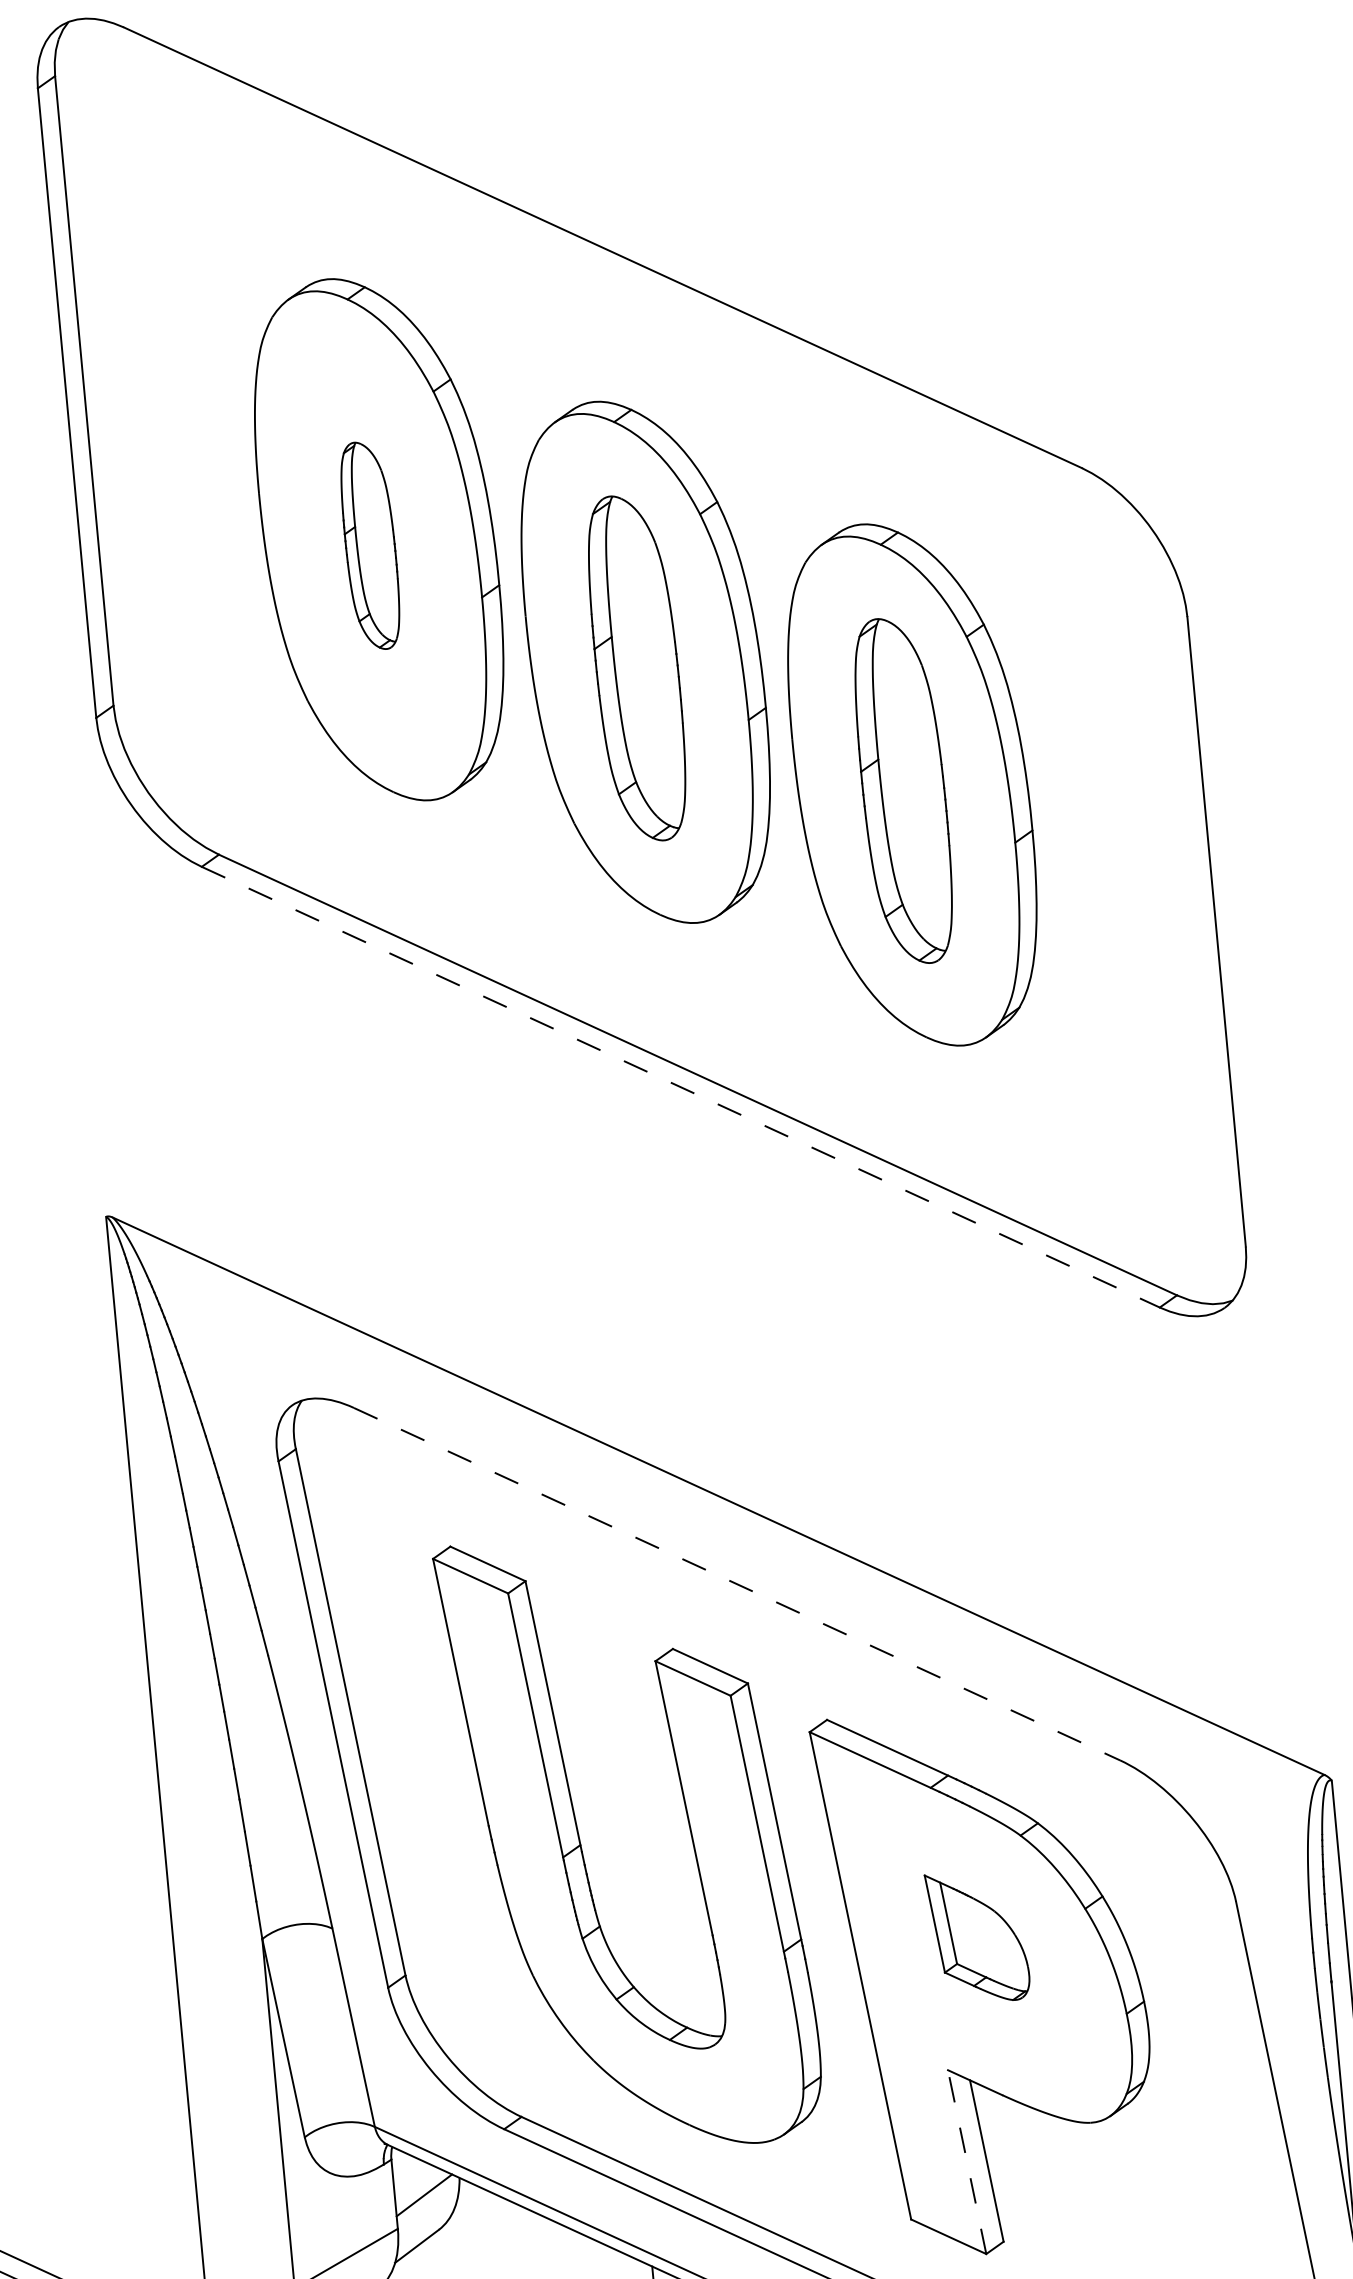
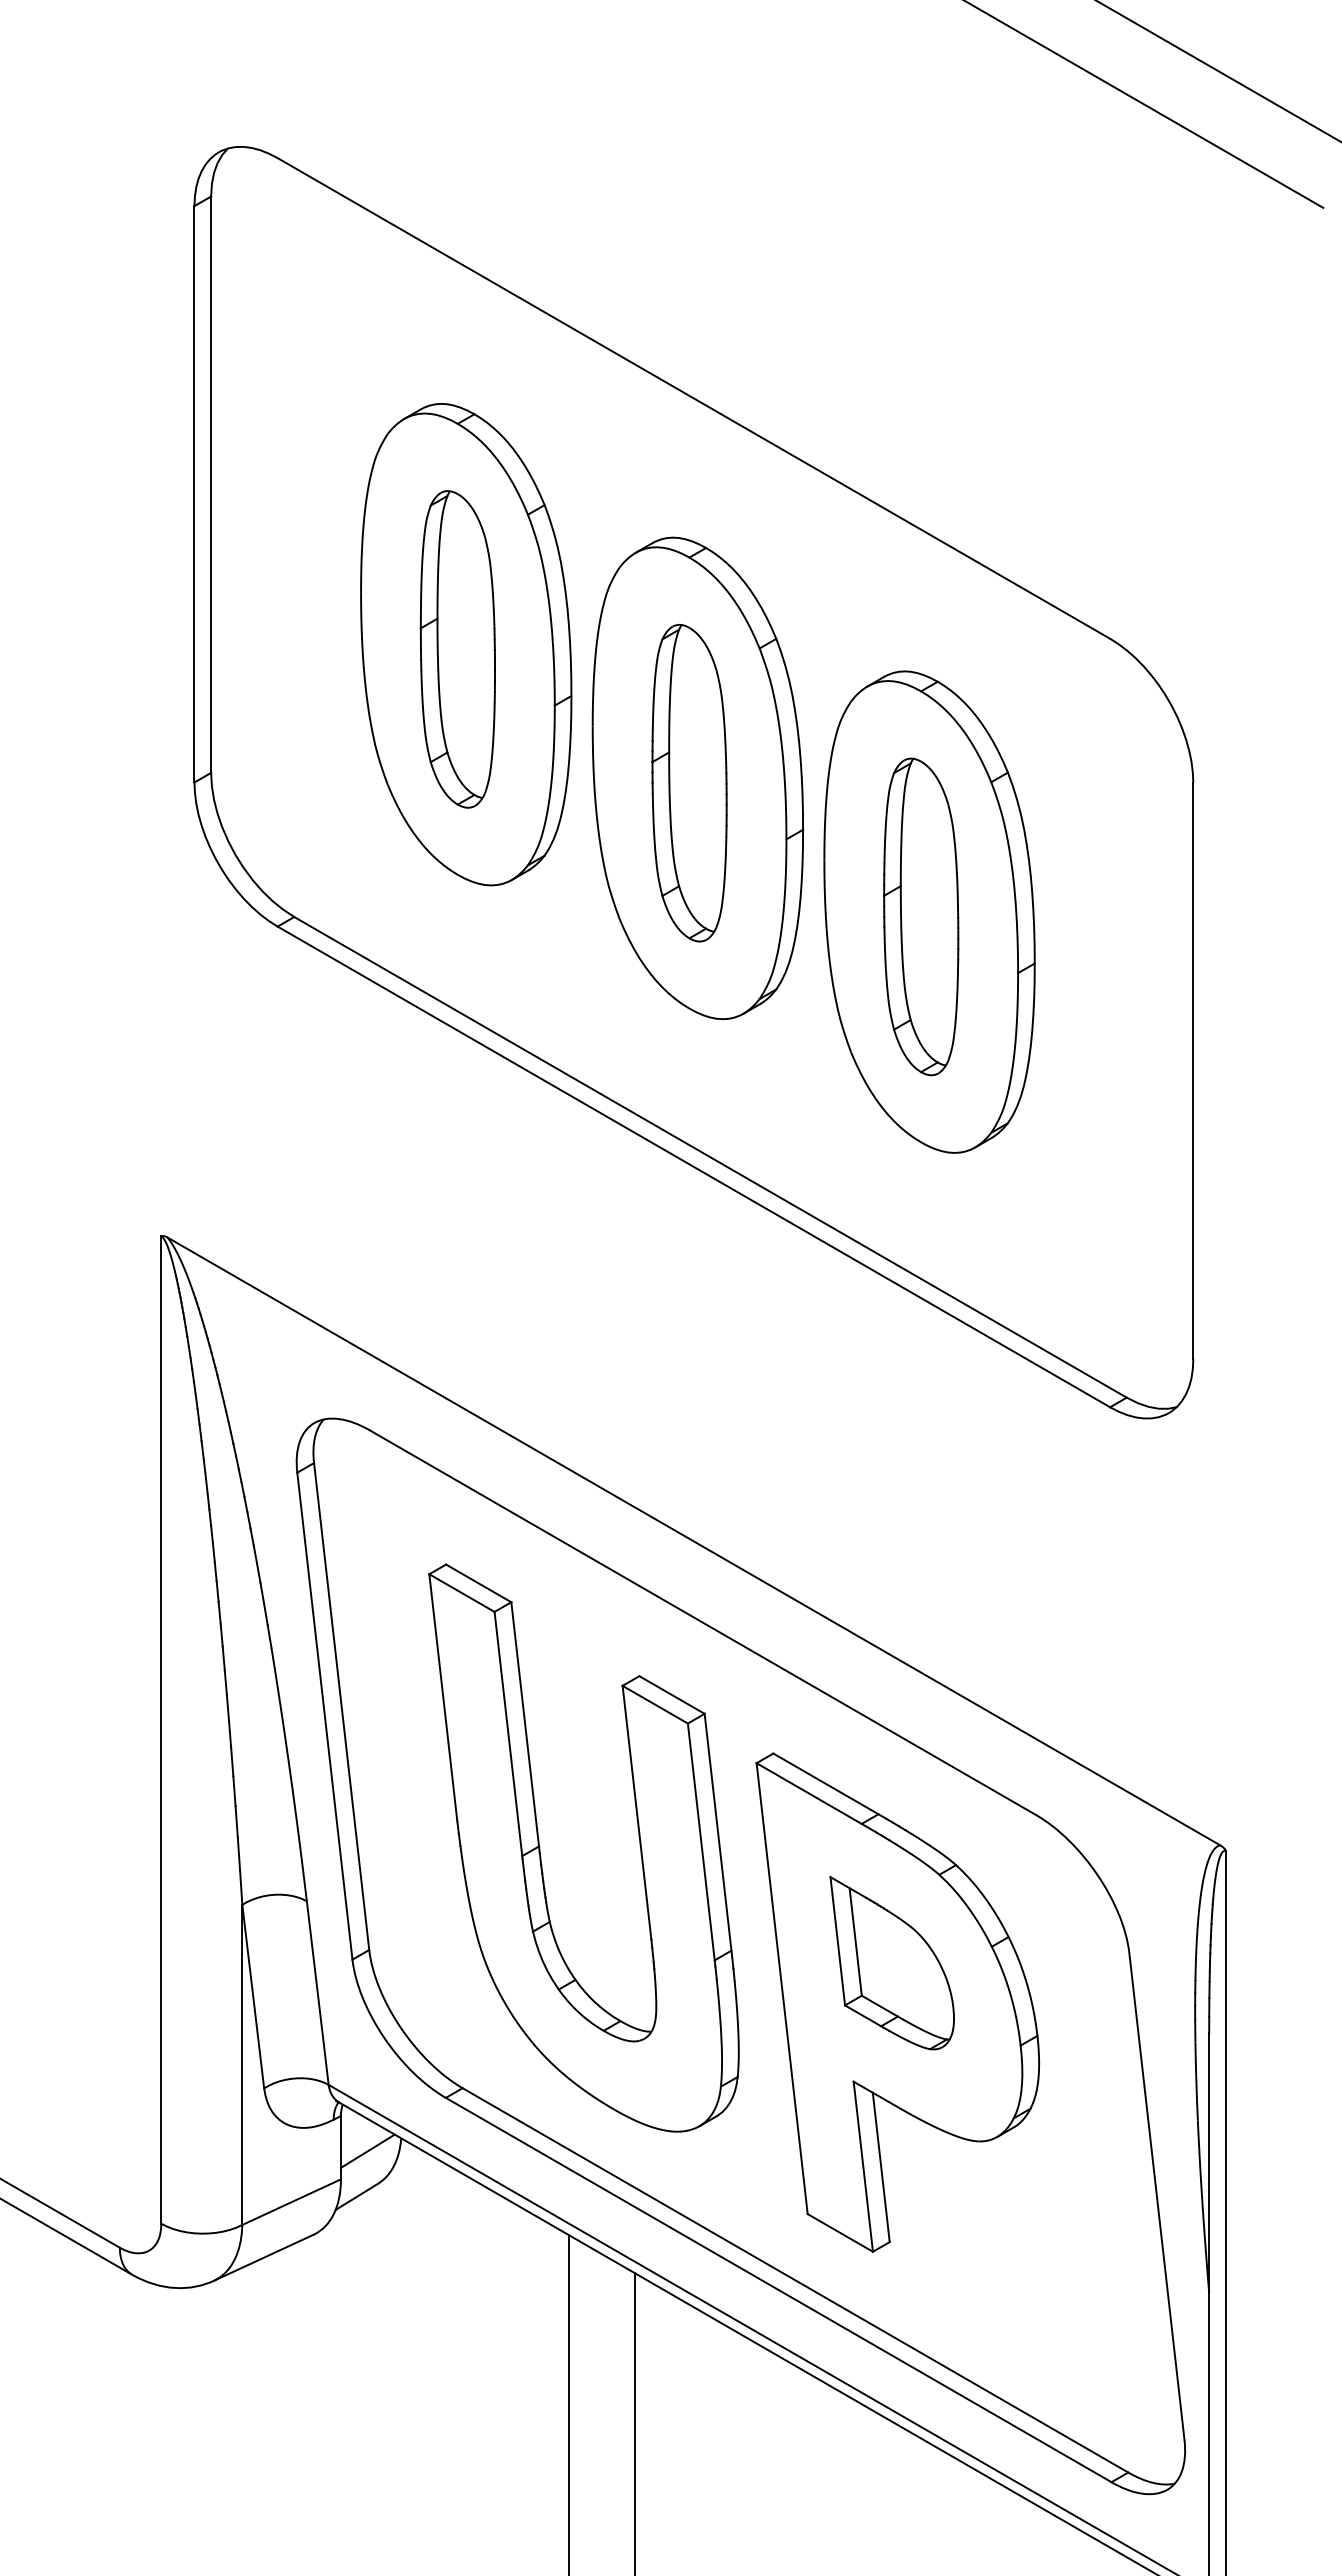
part: (370, 545) -> (457, 649), size x1.67
line: (680, 1086) -> (693, 1166), dashed -> solid
line: (737, 1584) -> (703, 1623), dashed -> solid
part: (977, 1937) -> (891, 1963), size x1.43
line: (967, 2161) -> (863, 2166), dashed -> solid

